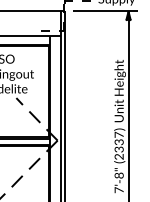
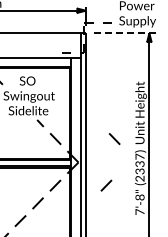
line: (105, 11) -> (126, 33), solid -> dashed
line: (93, 117) -> (114, 139), added
line: (85, 163) -> (106, 185), added

